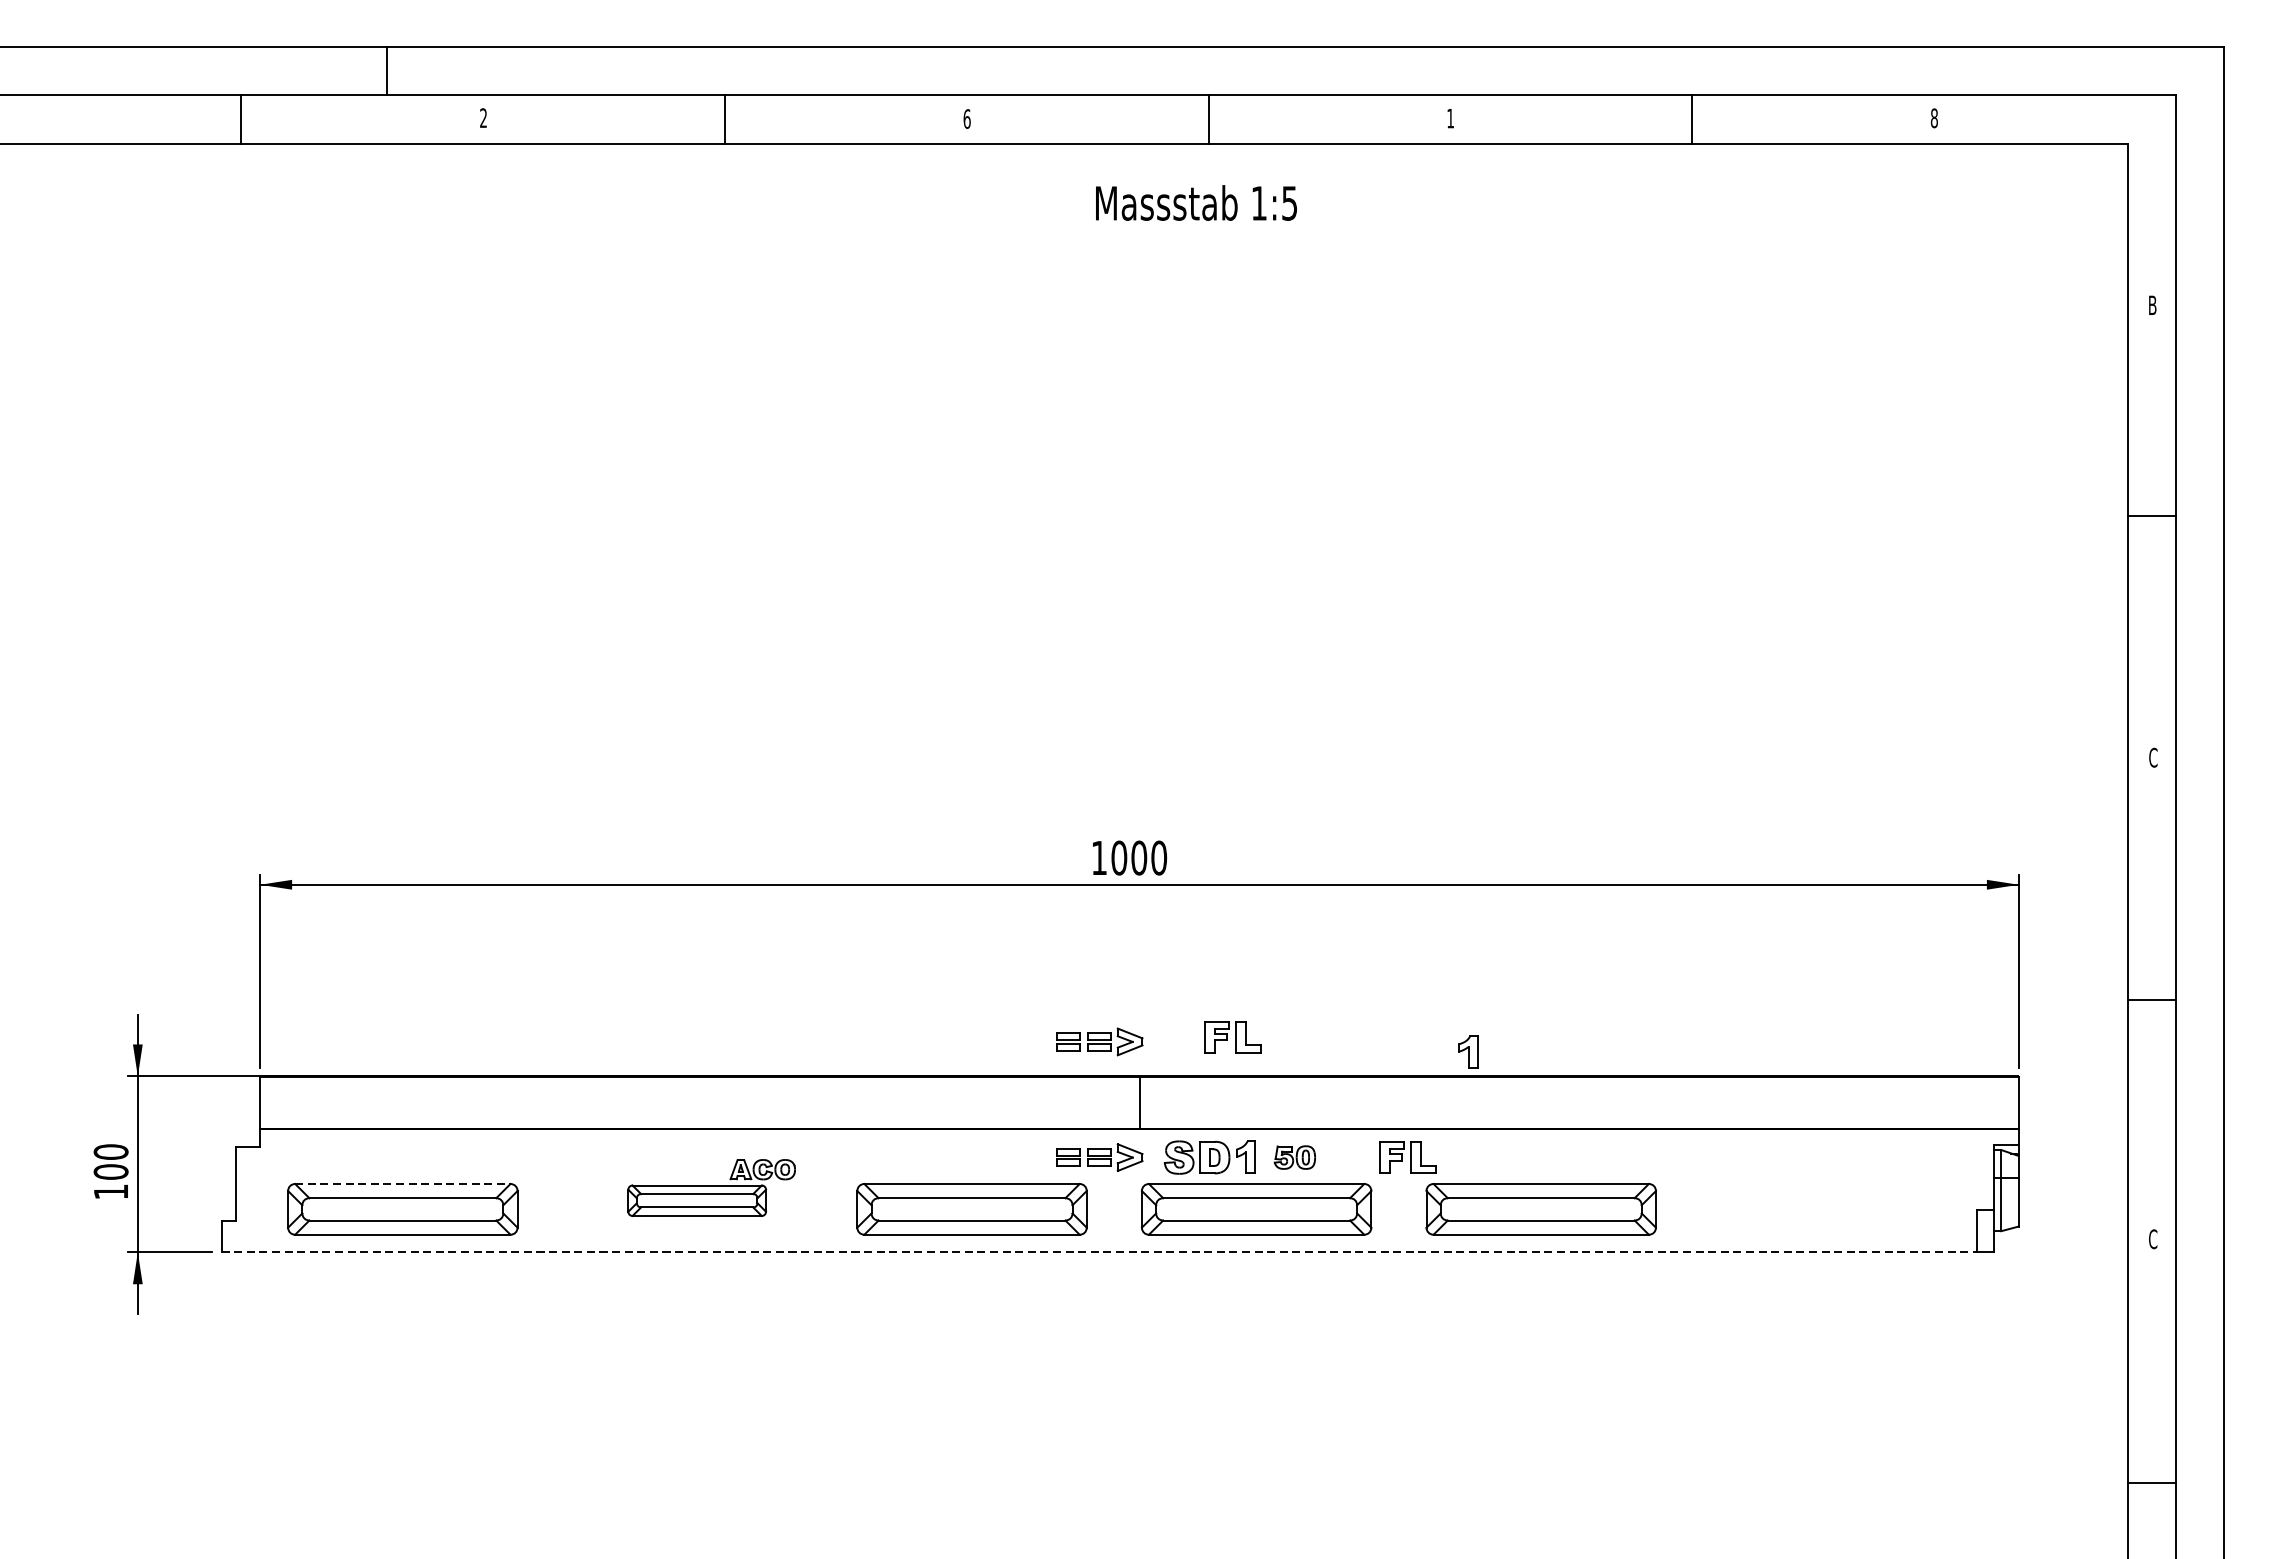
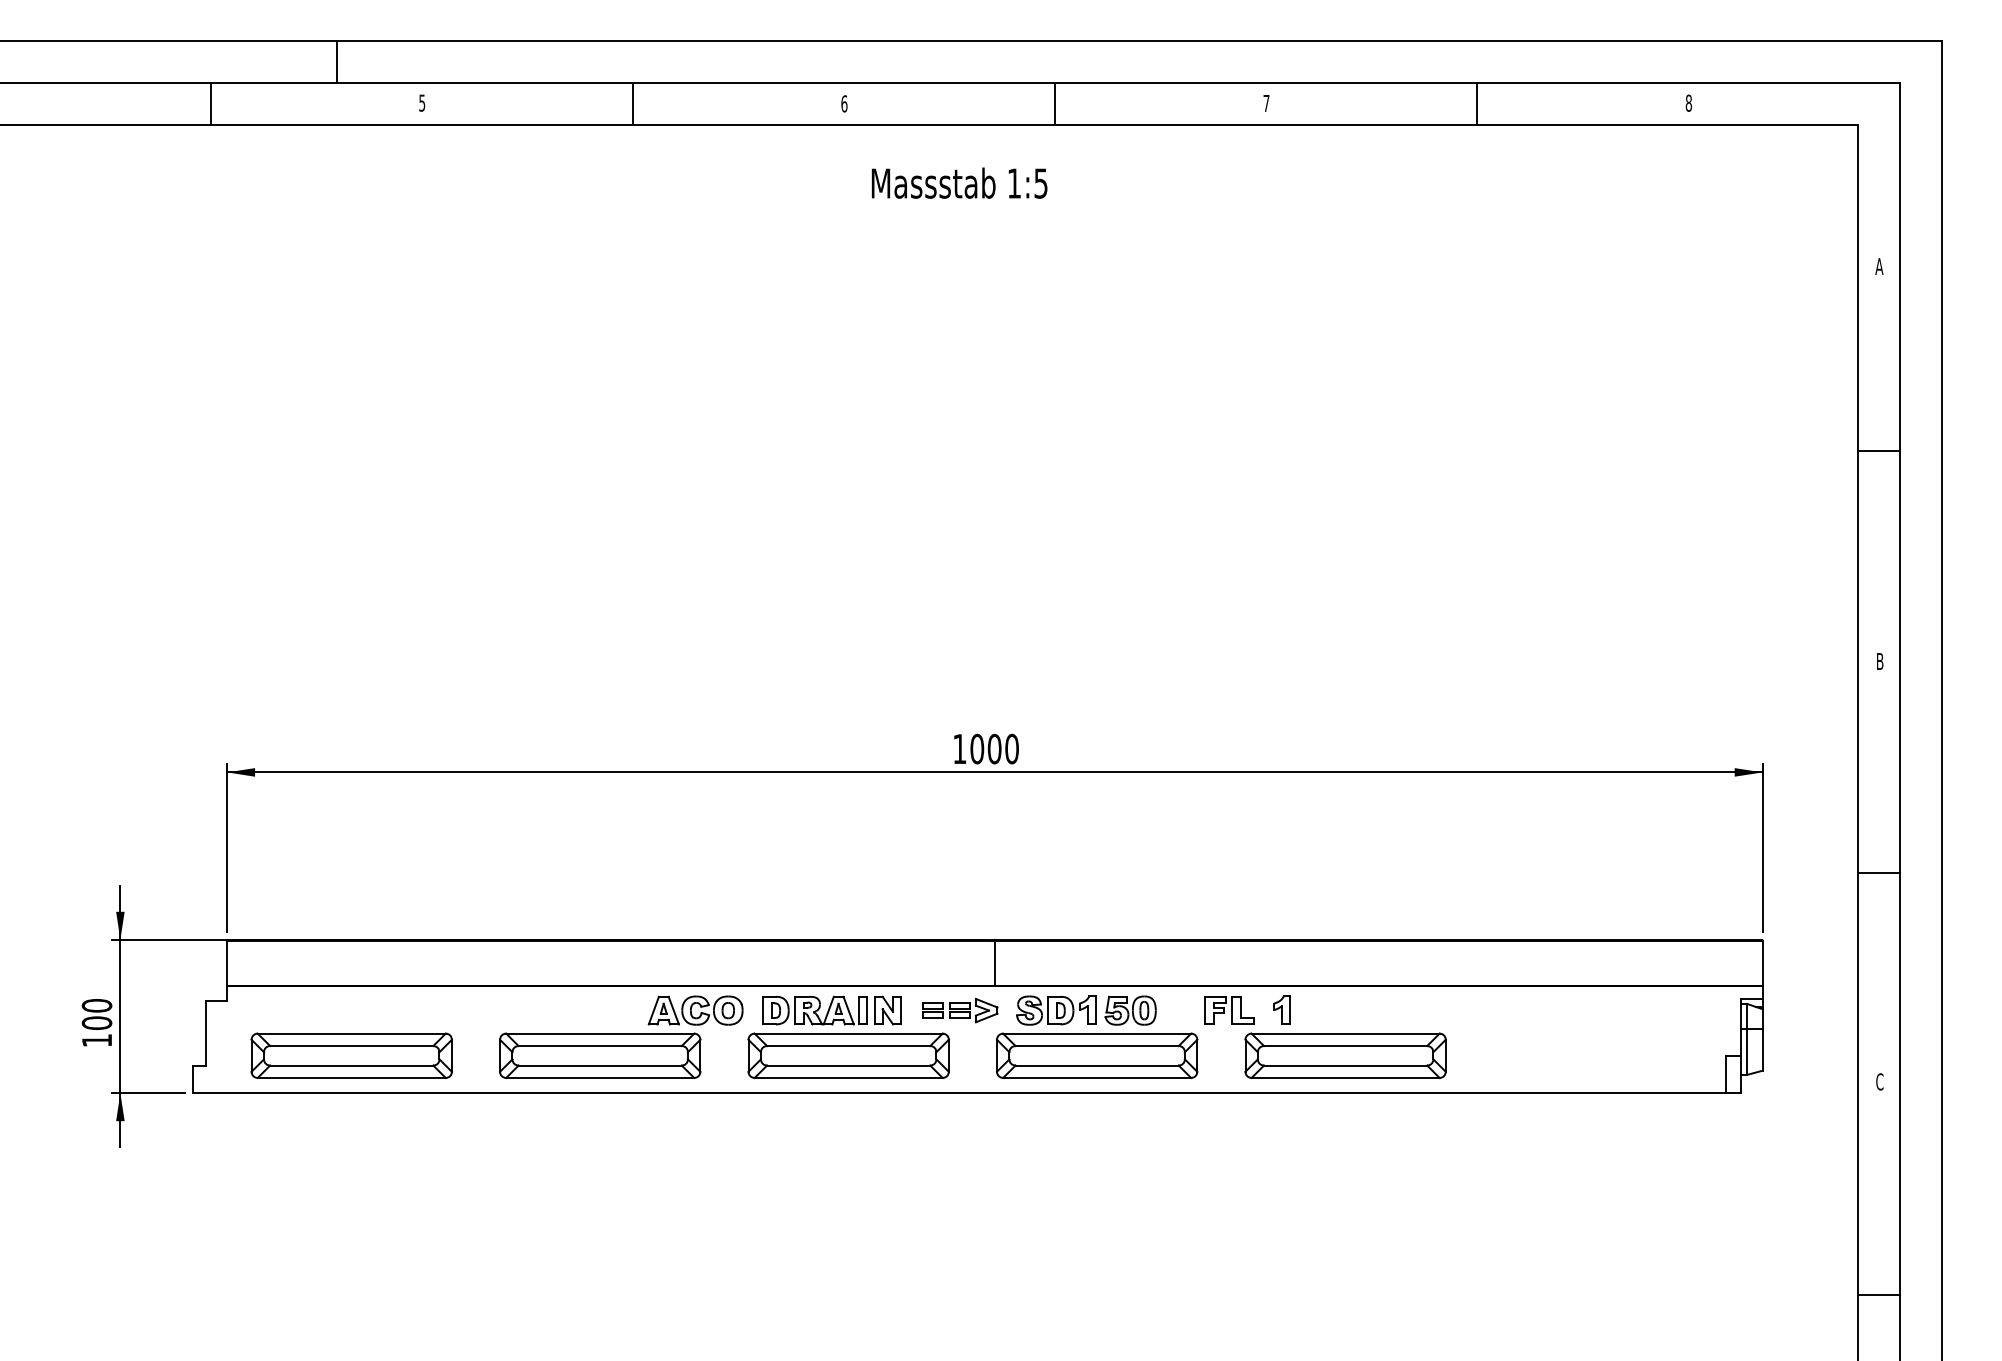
text: (483, 117) -> (422, 102), 2 -> 5
text: (1450, 118) -> (1266, 103), 1 -> 7
text: (1196, 202) -> (959, 182), moved
text: (2152, 305) -> (1879, 266), B -> A
text: (2152, 757) -> (1879, 661), C -> B
part: (1232, 1037) -> (1076, 905), removed
part: (1100, 1041) -> (960, 909), removed
part: (1467, 1050) -> (1281, 1009), moved
part: (952, 1157) -> (831, 1010), added
part: (1294, 1157) -> (1130, 1010), size x1.43
line: (402, 1183) -> (351, 1033), dashed -> solid
part: (711, 1187) -> (621, 1036), size x1.67
line: (1100, 1252) -> (960, 1093), dashed -> solid

